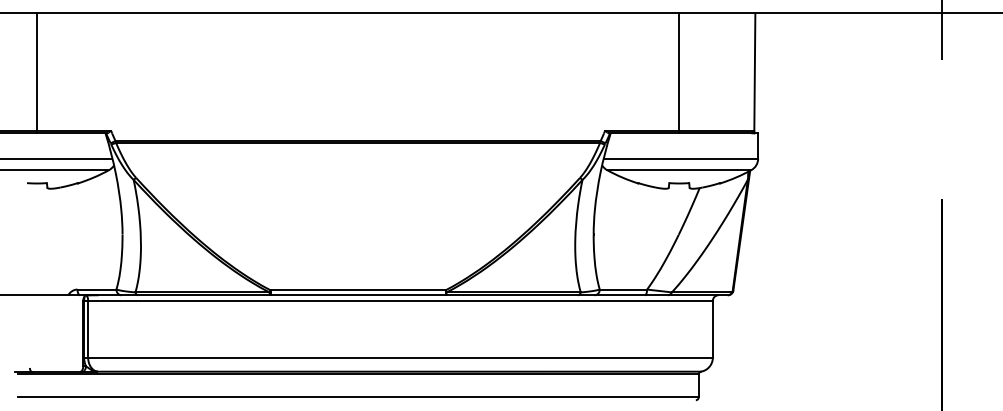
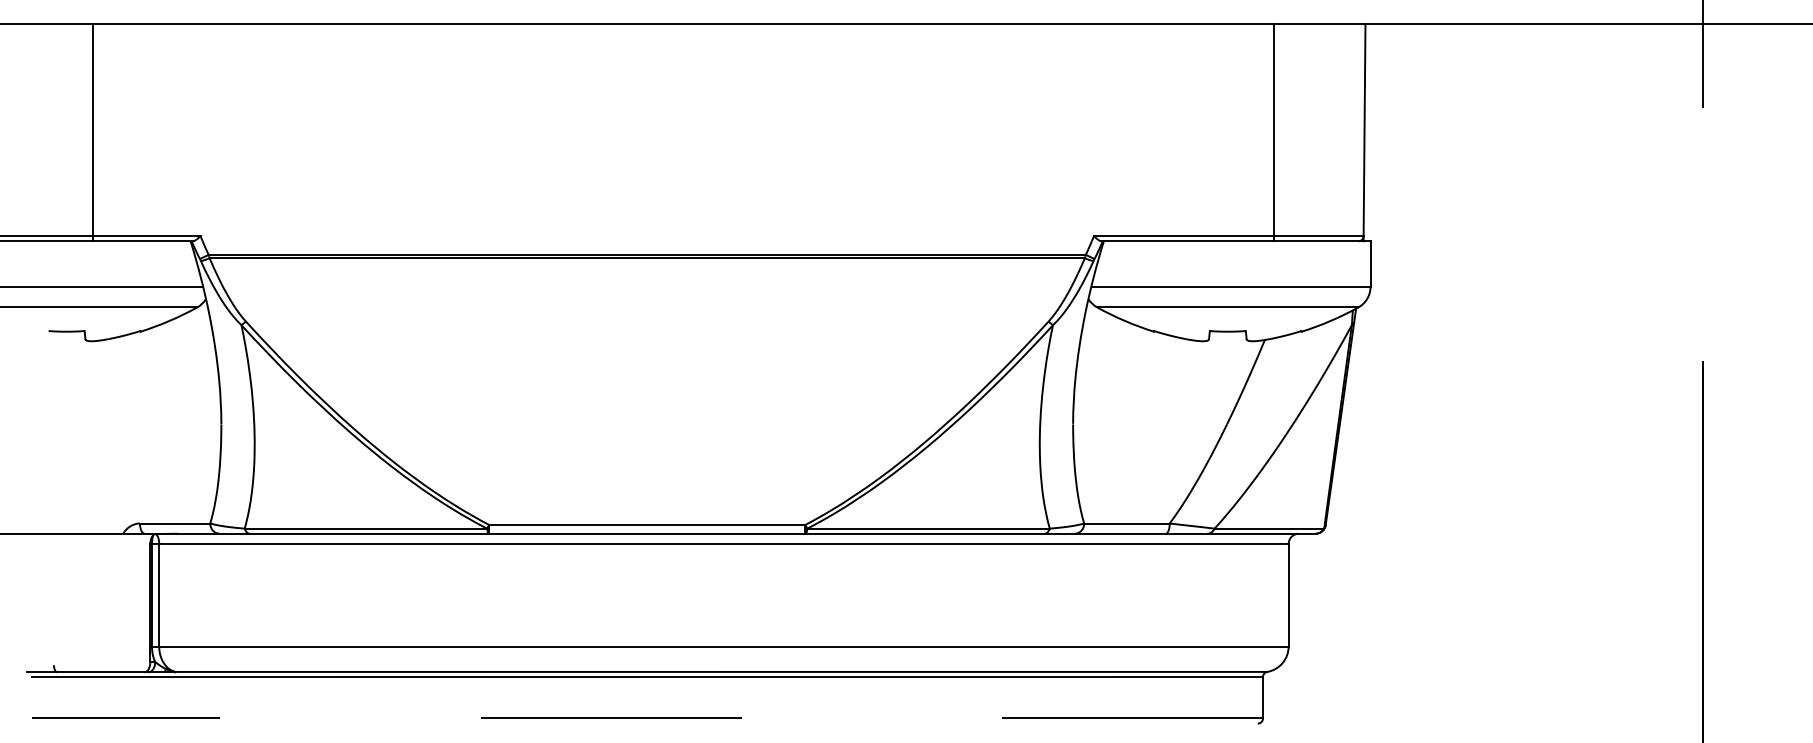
line: (37, 73) -> (92, 132), moved
line: (678, 73) -> (1273, 132), moved
line: (358, 397) -> (647, 718), solid -> dashed

